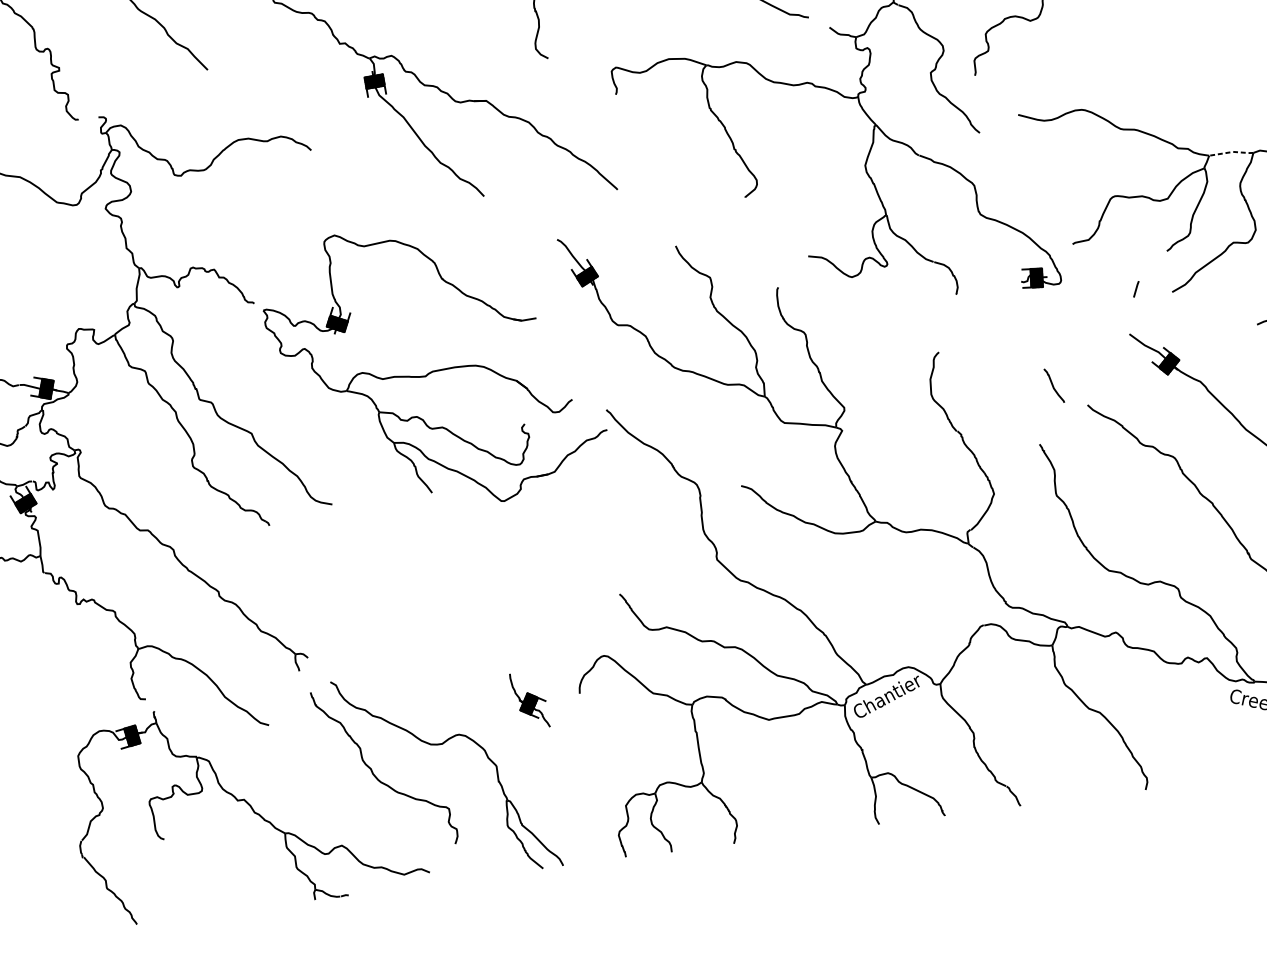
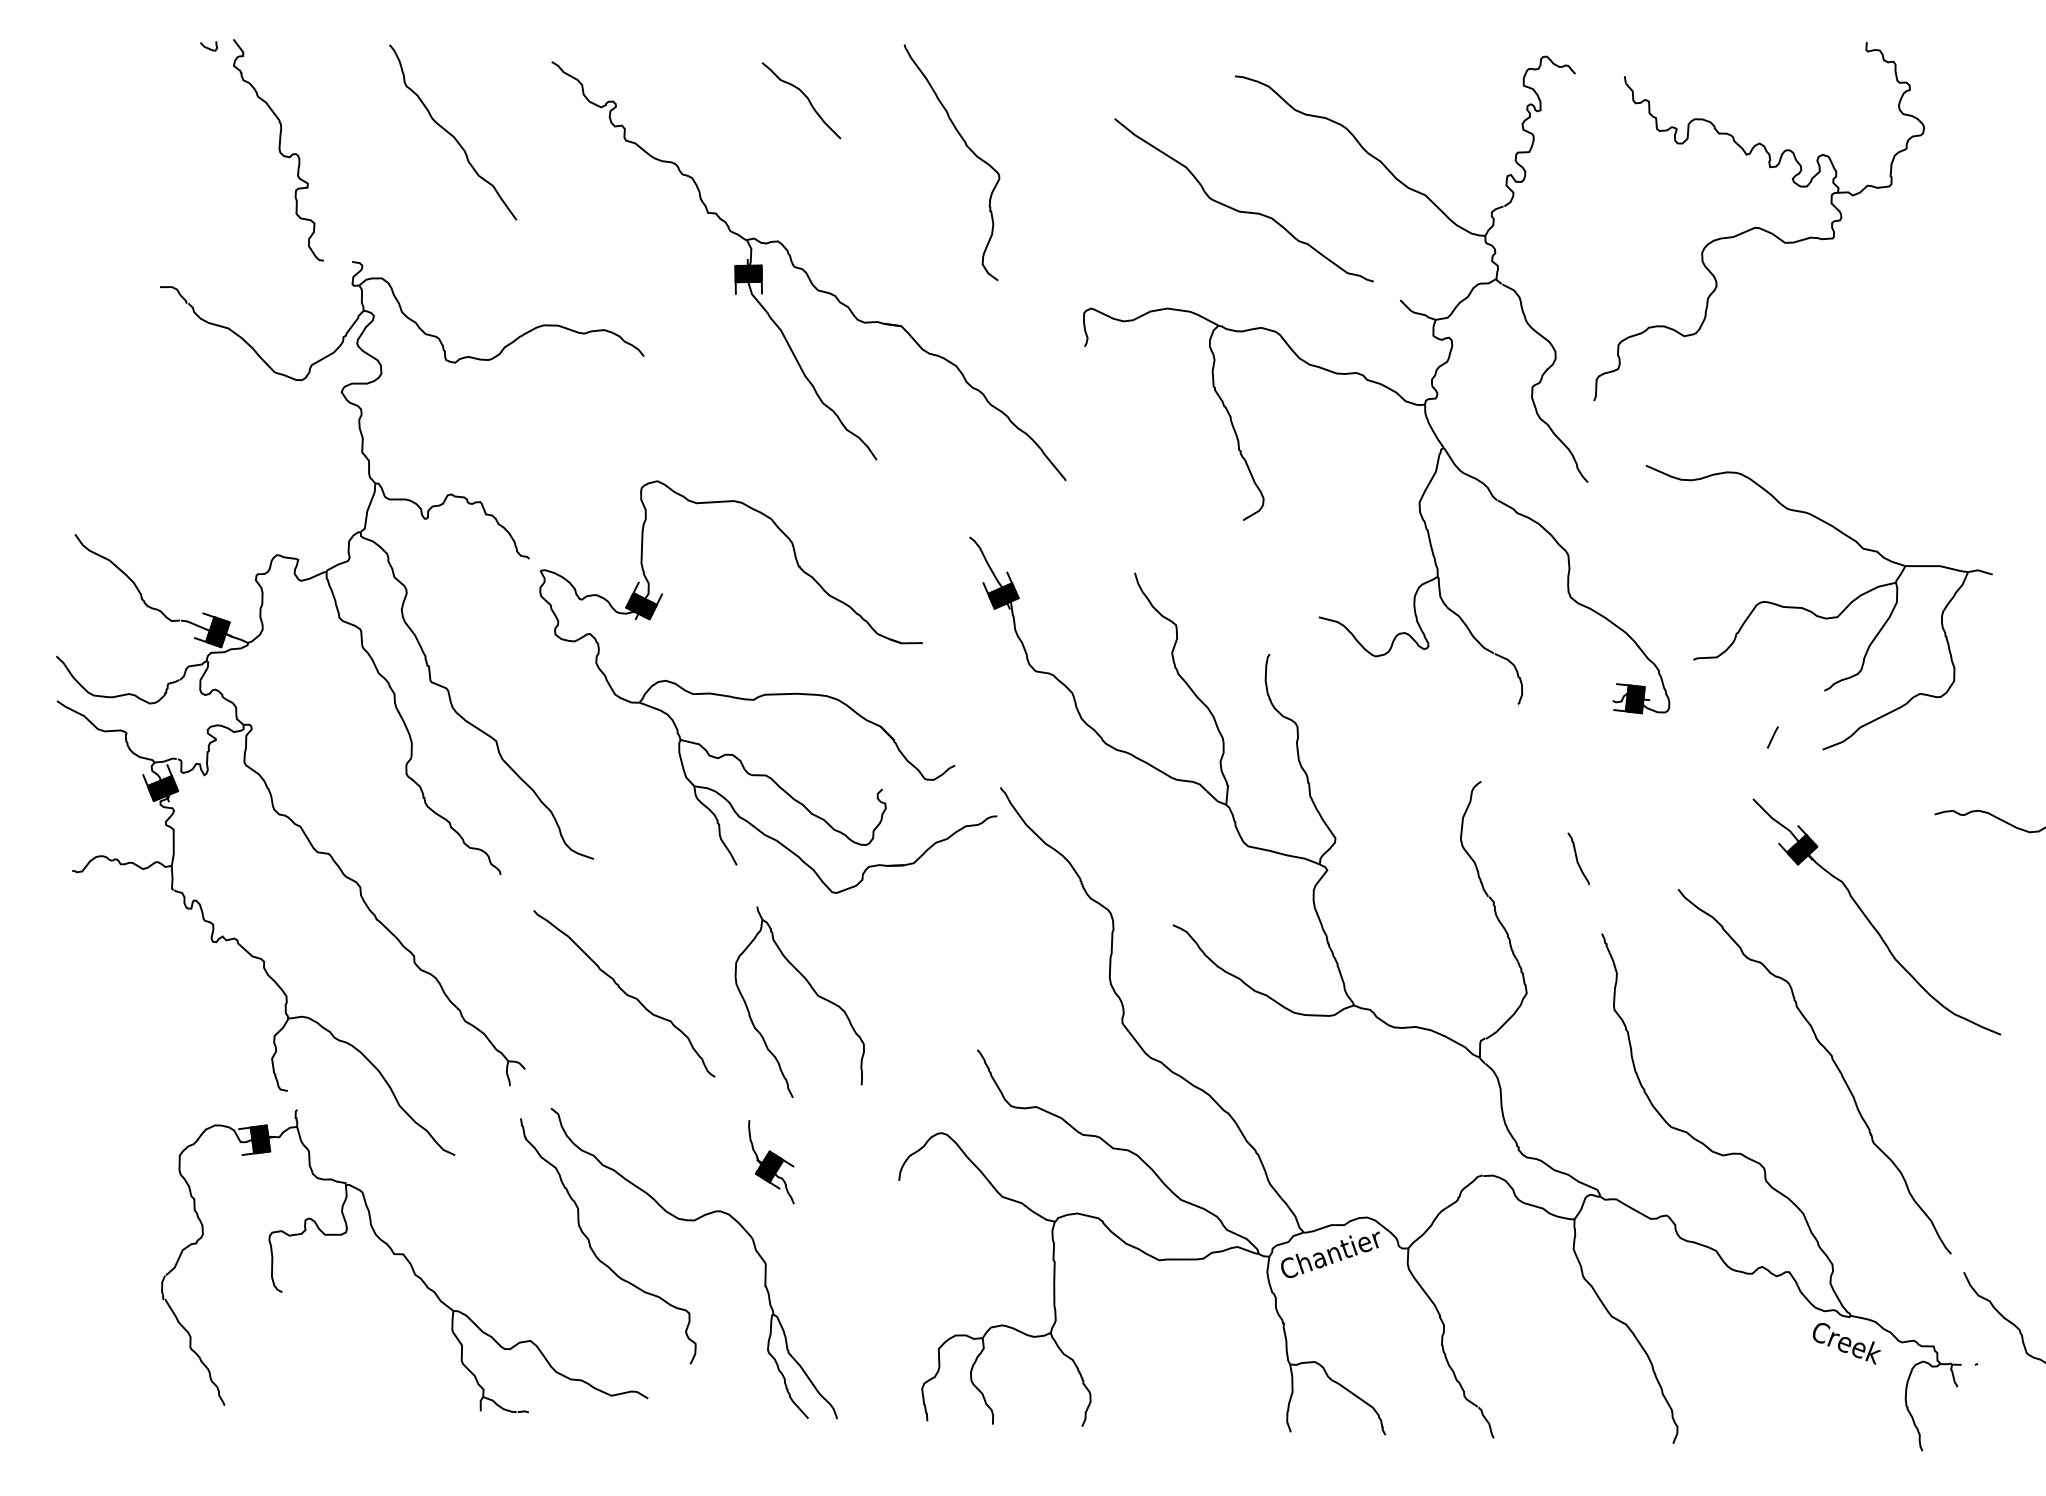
line: (1232, 152) -> (1938, 566), dashed -> solid
curve: (1053, 385) -> (1577, 858), moved
part: (498, 571) -> (812, 990), added
curve: (368, 594) -> (624, 993), added
part: (529, 700) -> (771, 1162), moved

